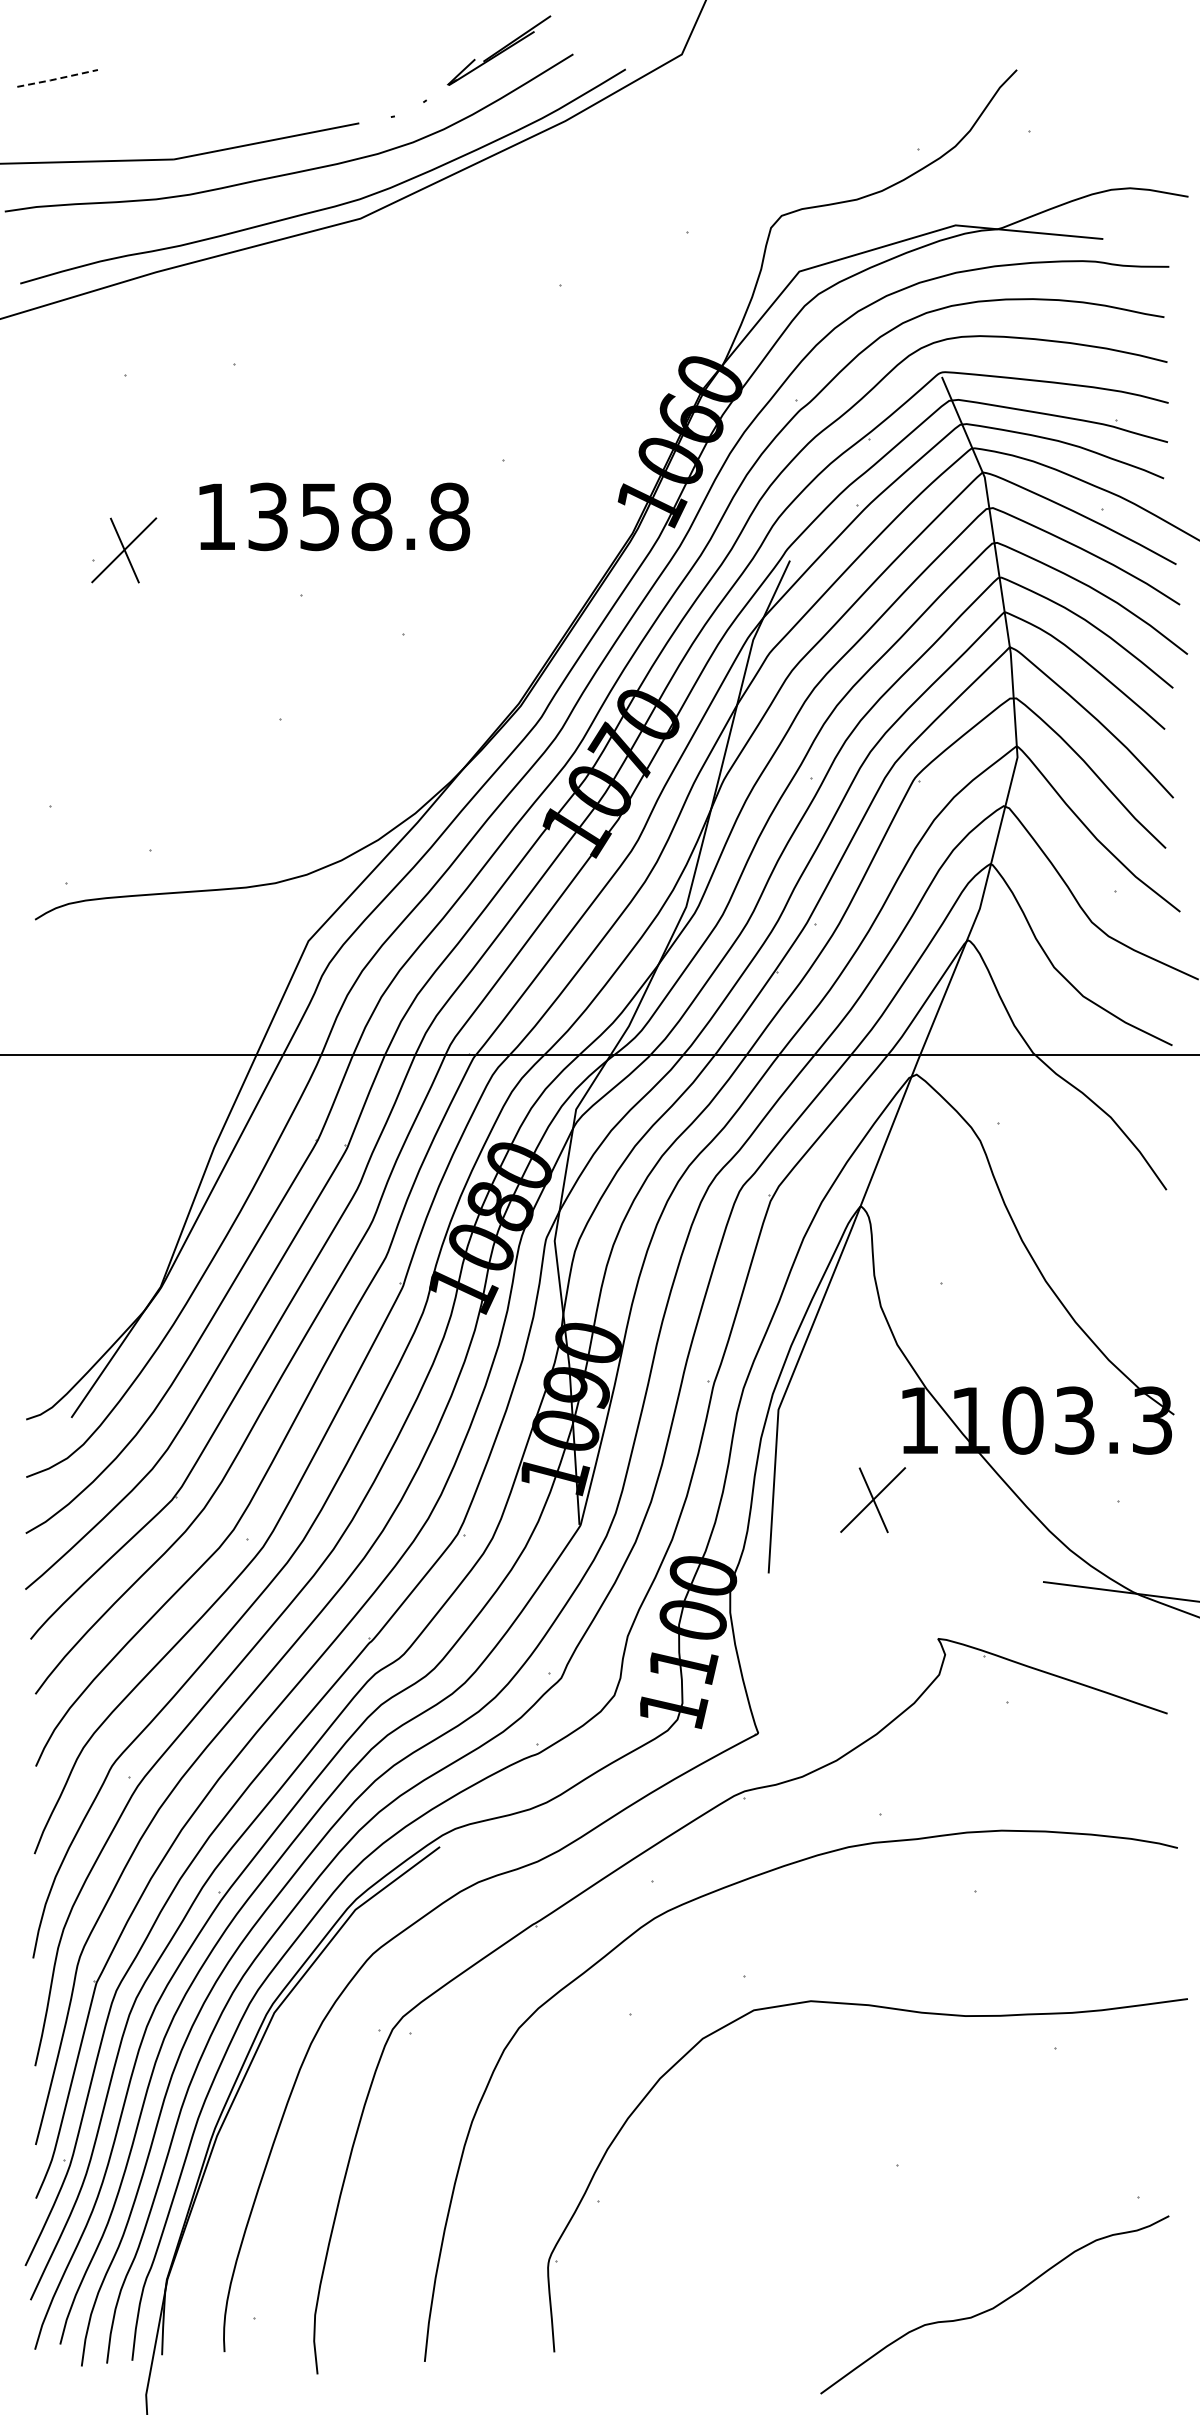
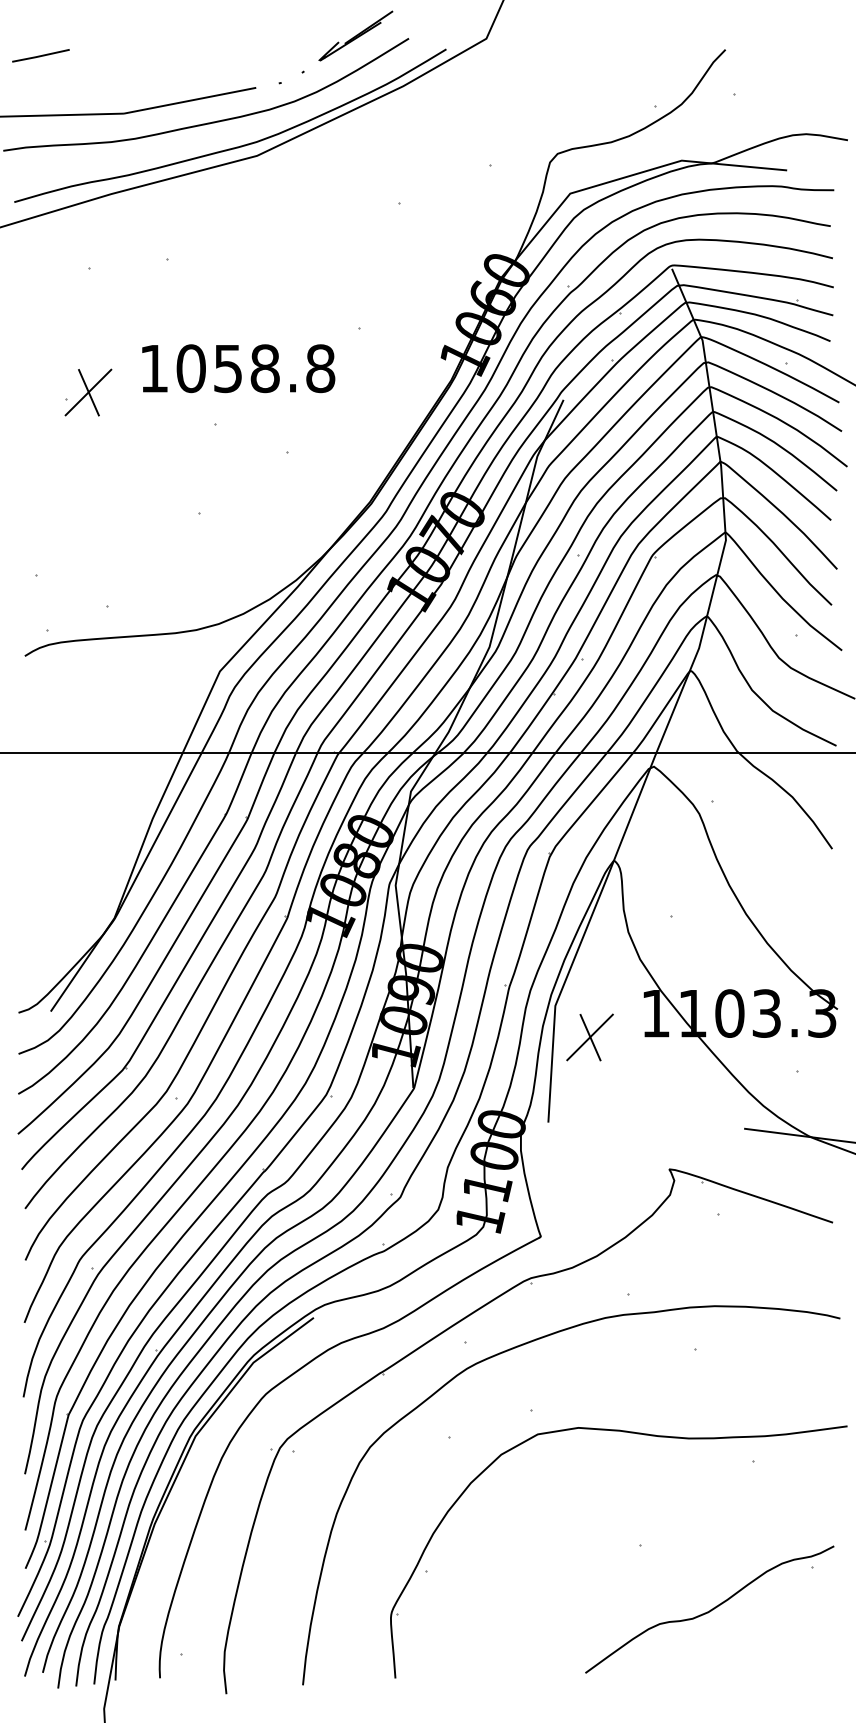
line: (57, 78) -> (40, 55), dashed -> solid
text: (267, 516) -> (190, 368), 1358.8 -> 1058.8
part: (873, 1500) -> (590, 1037), moved
curve: (995, 2305) -> (710, 1610), moved

